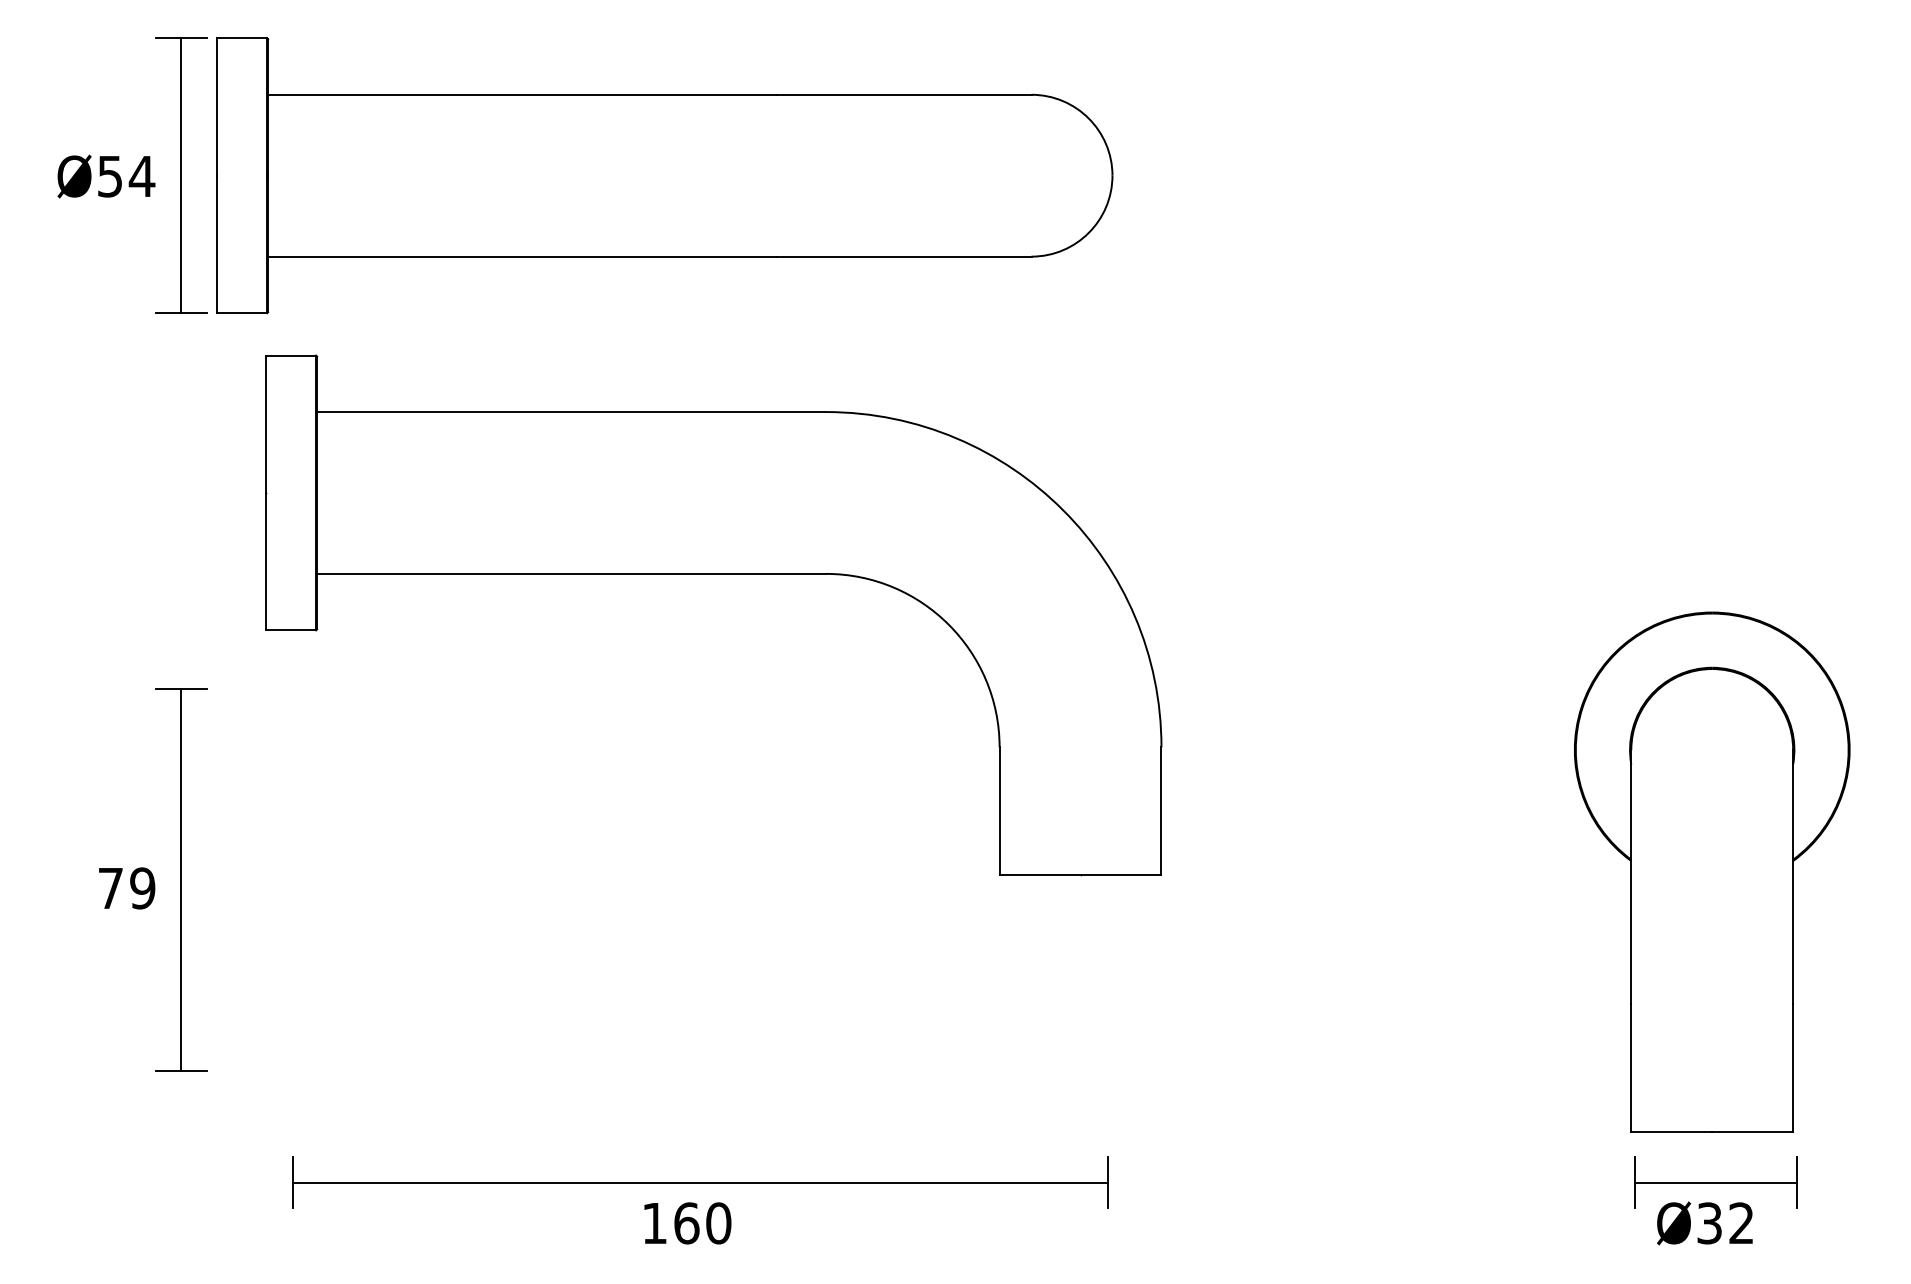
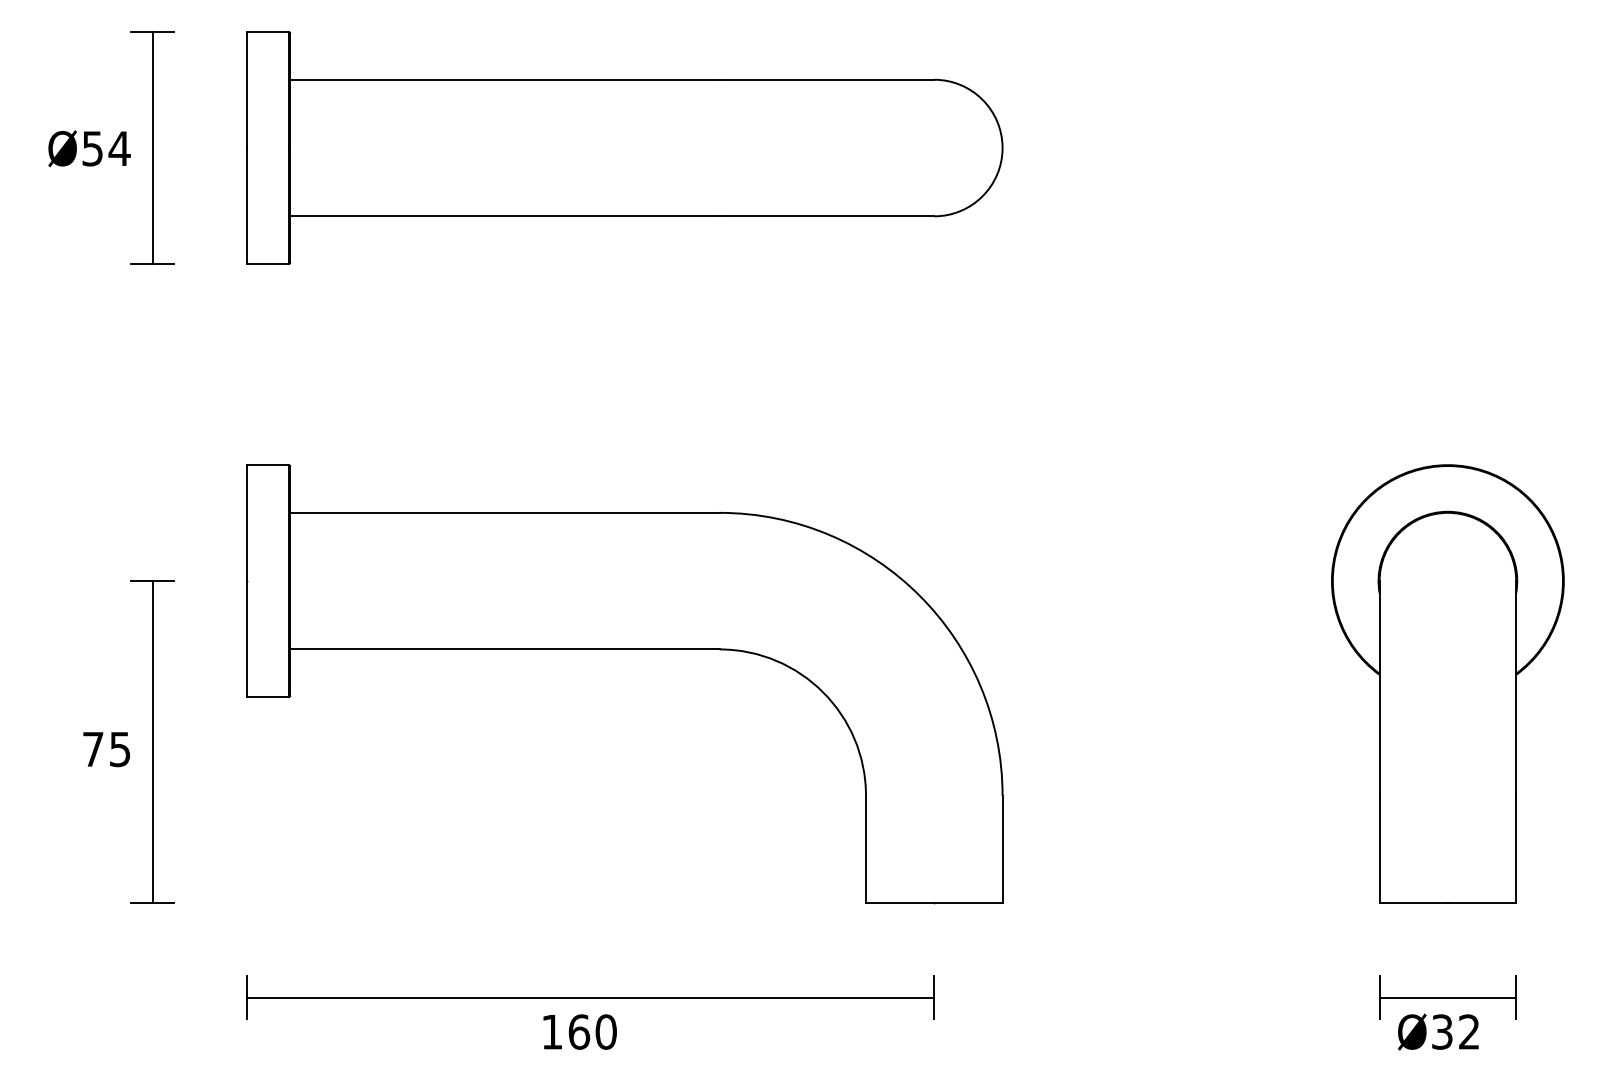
part: (664, 175) -> (624, 147), moved
part: (713, 574) -> (624, 649), moved
part: (1712, 871) -> (1448, 683), moved
text: (142, 888) -> (119, 749), 79 -> 75

